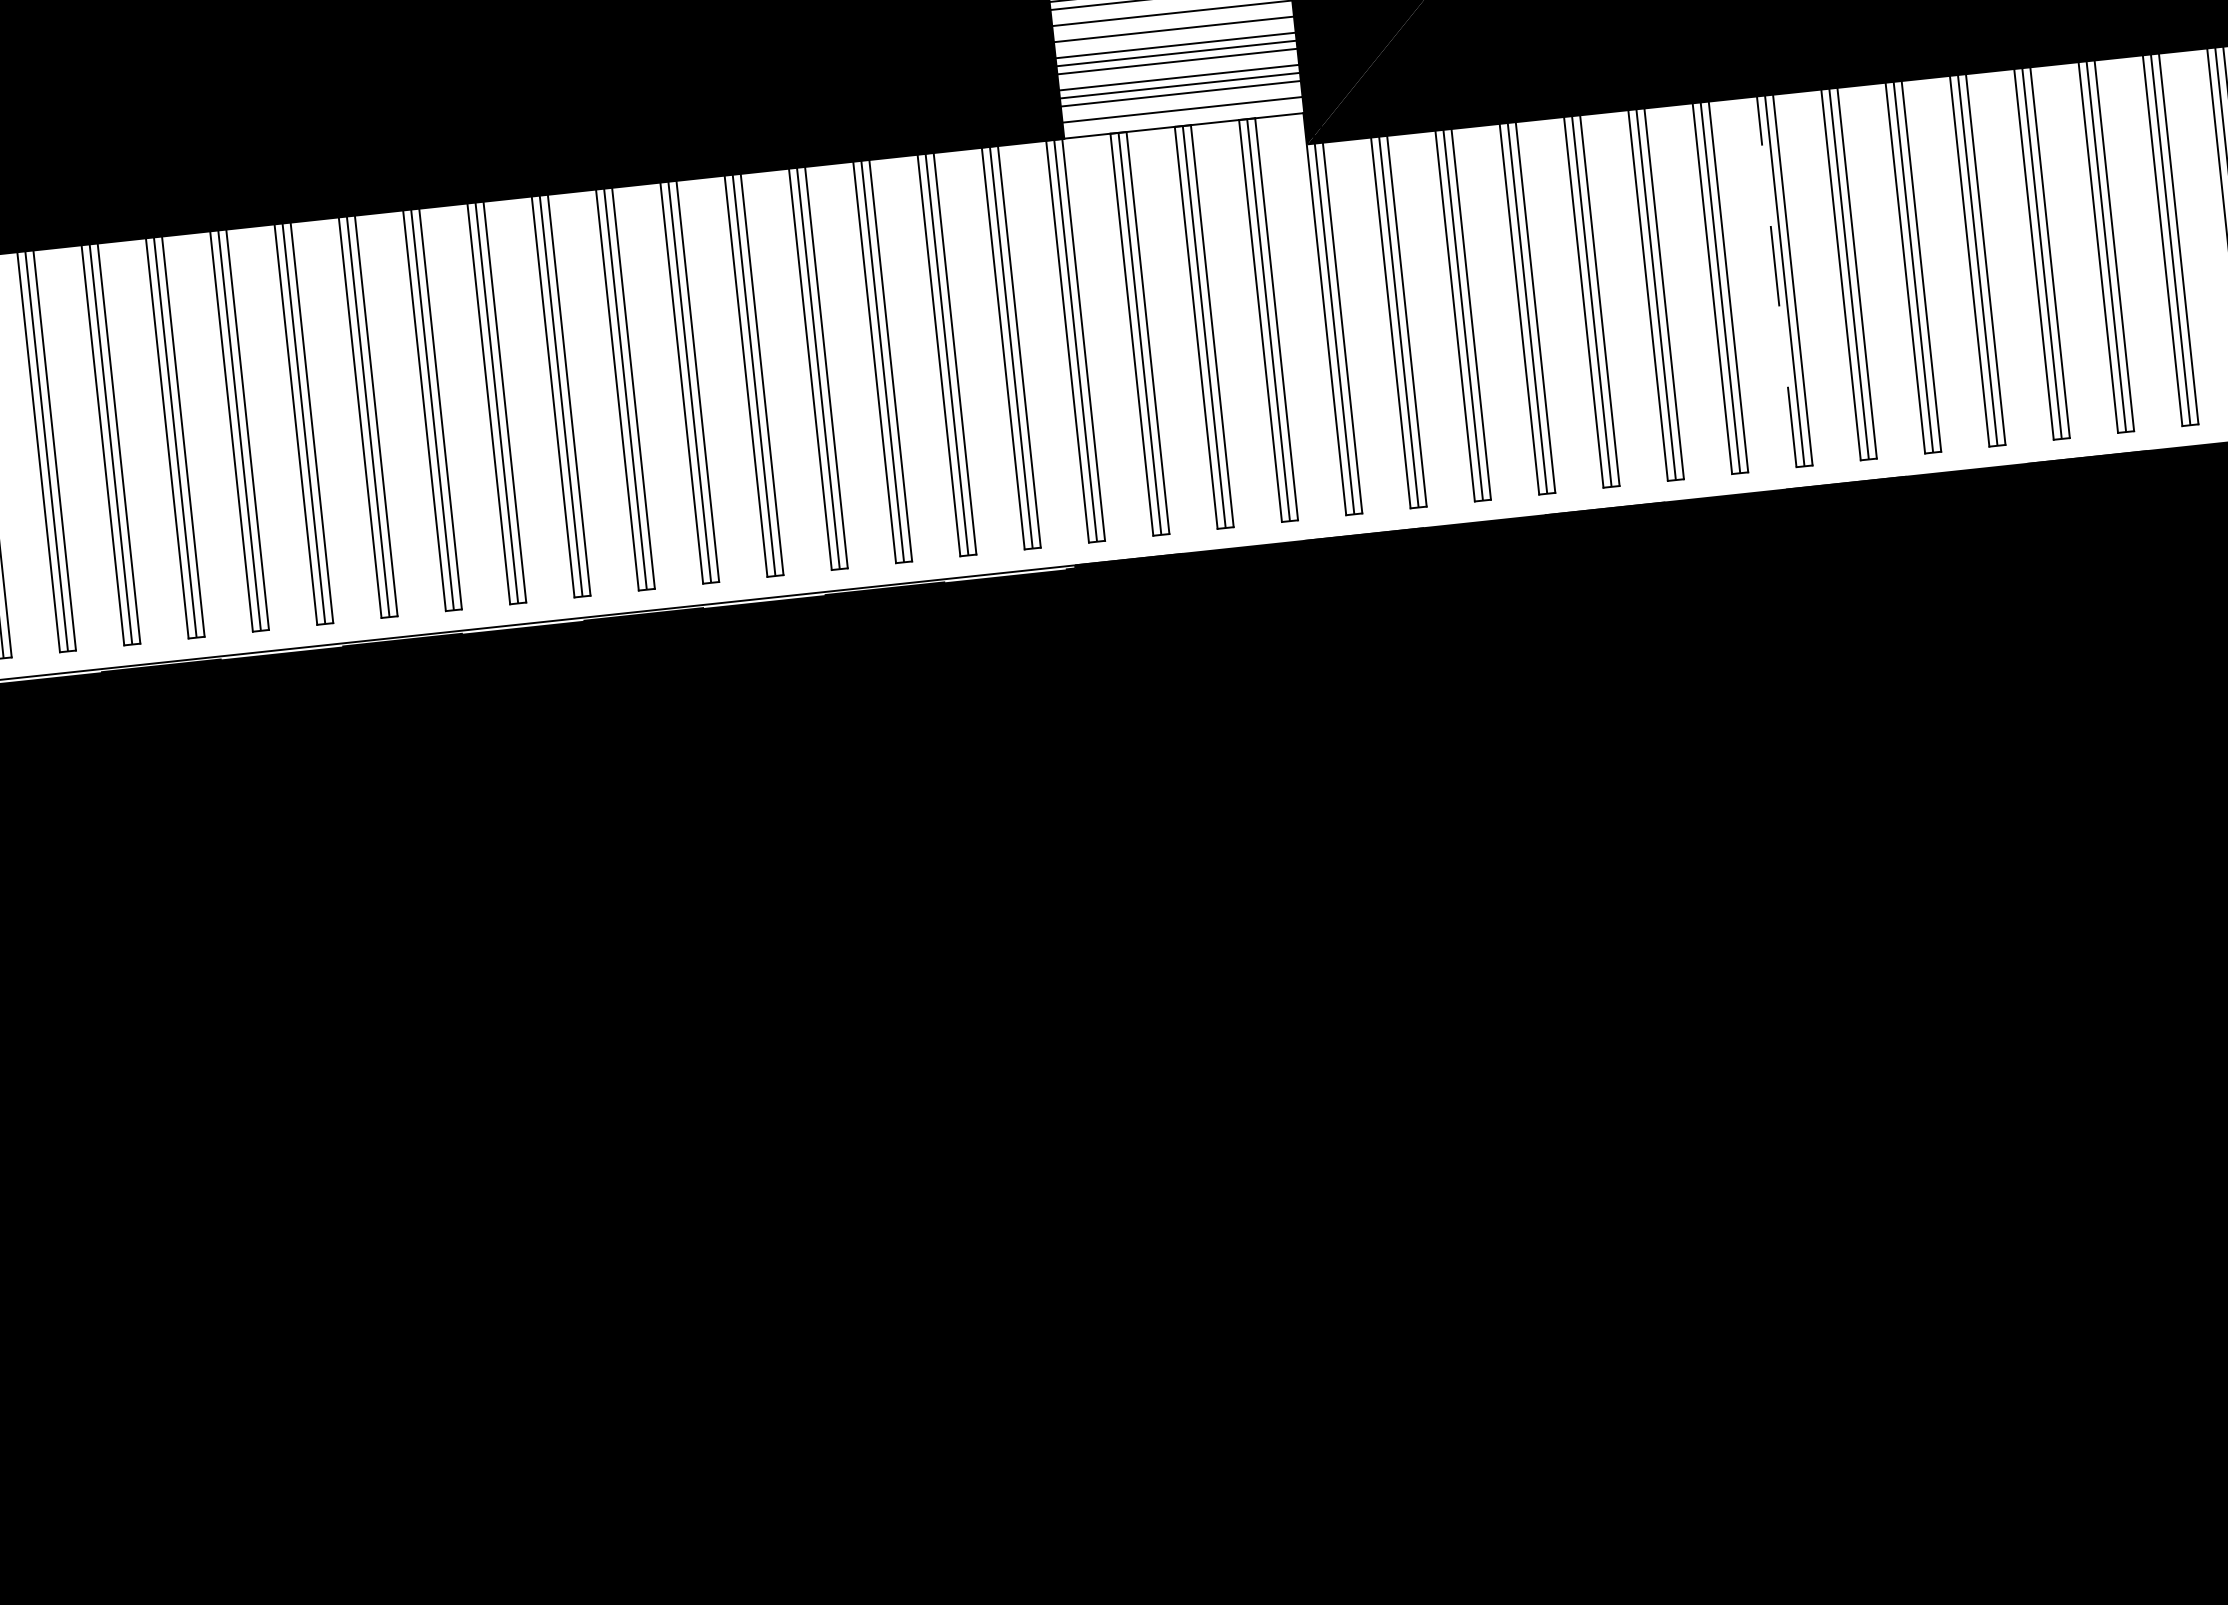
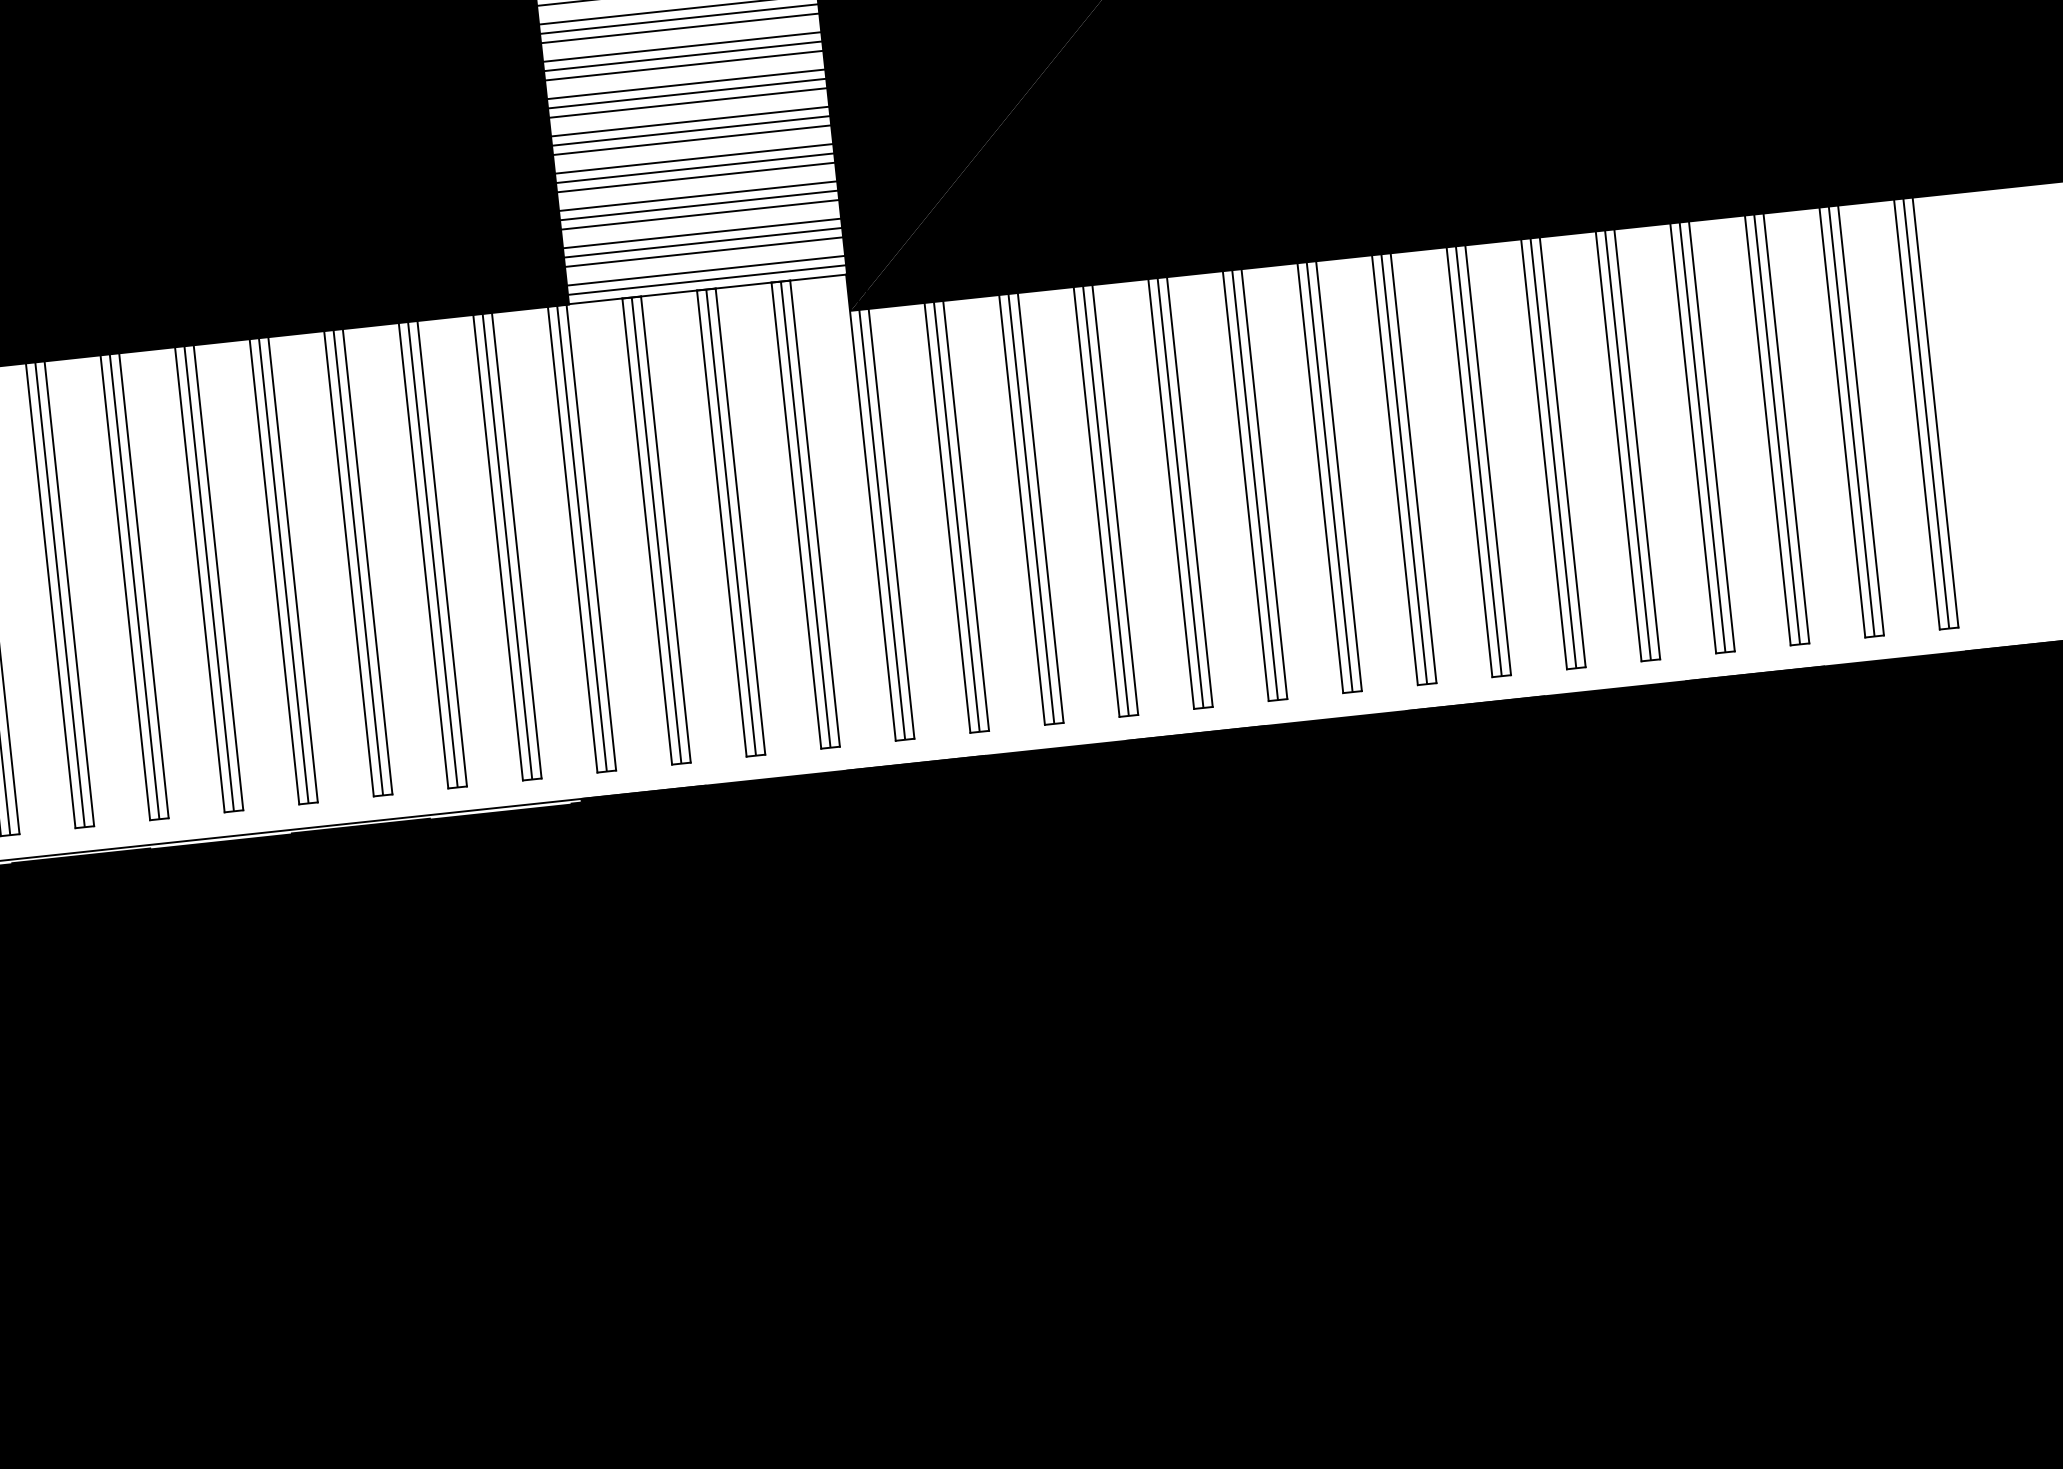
line: (1172, 21) -> (694, 168), added
line: (1183, 117) -> (707, 279), added
line: (1775, 265) -> (1393, 451), dashed -> solid

